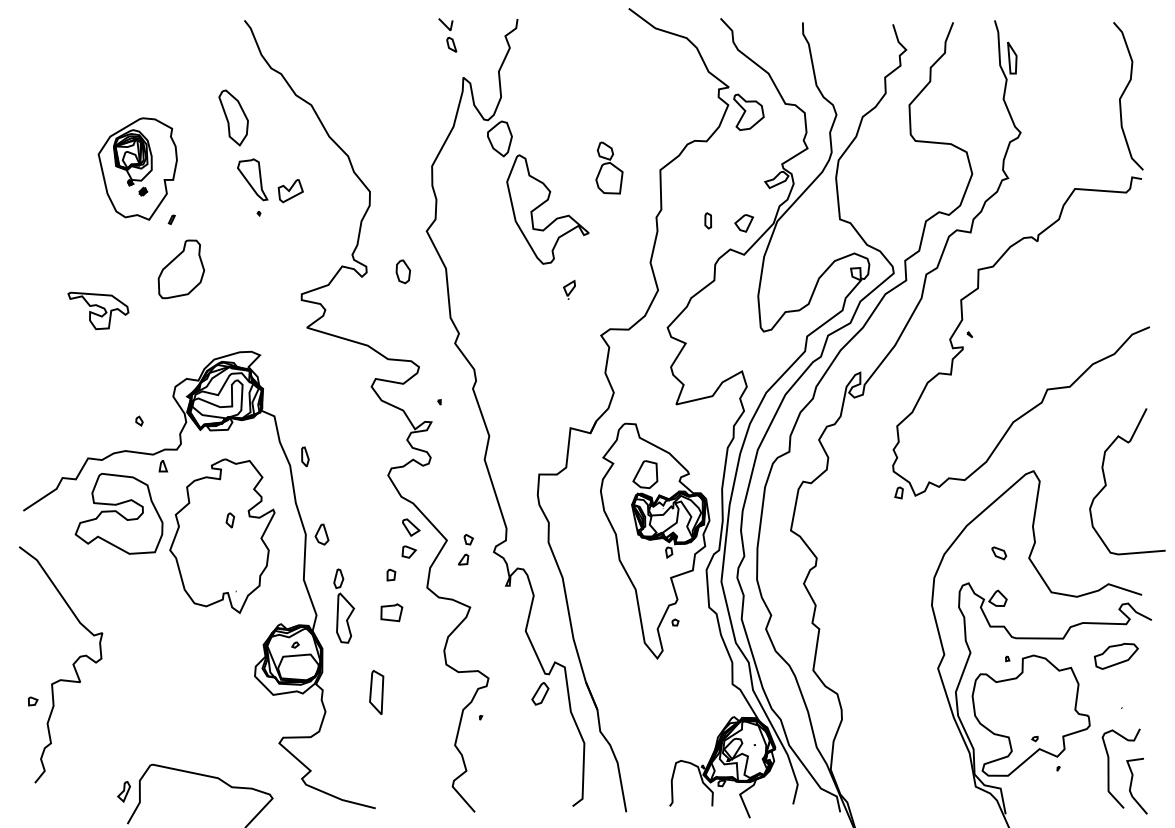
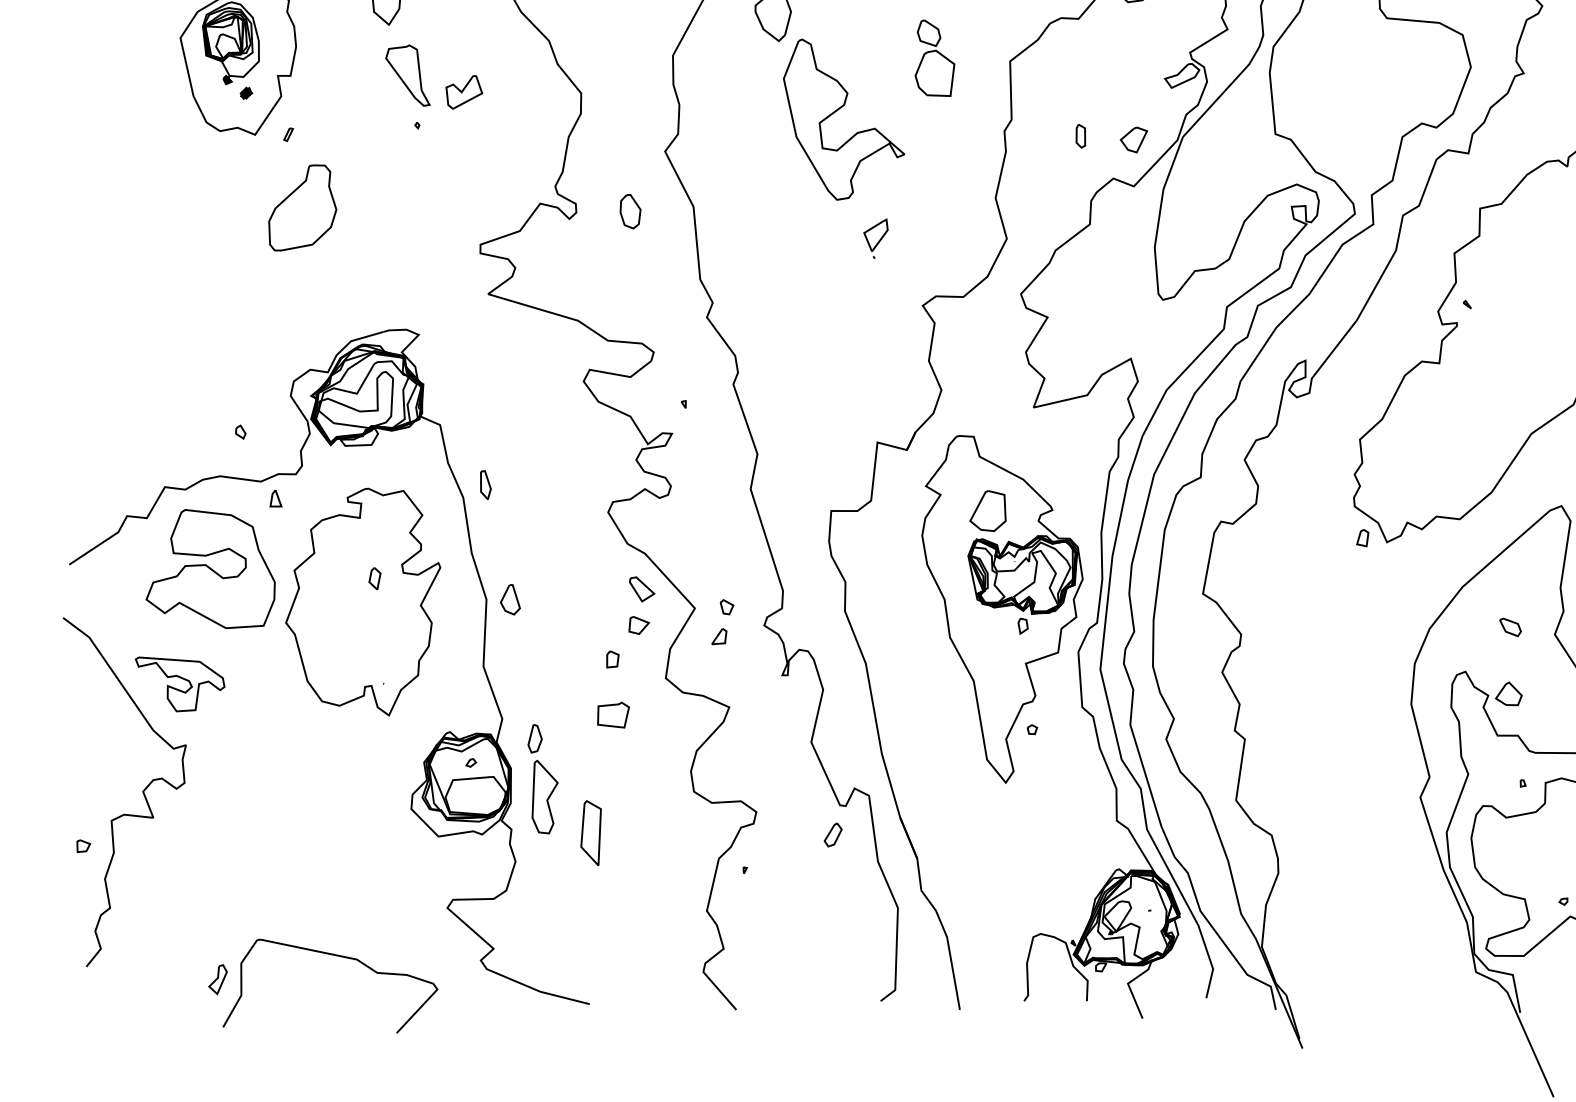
part: (569, 289) -> (875, 237), size x1.43
part: (98, 310) -> (180, 683), moved
part: (343, 605) -> (542, 778), moved
part: (540, 693) -> (833, 834), size x0.71

